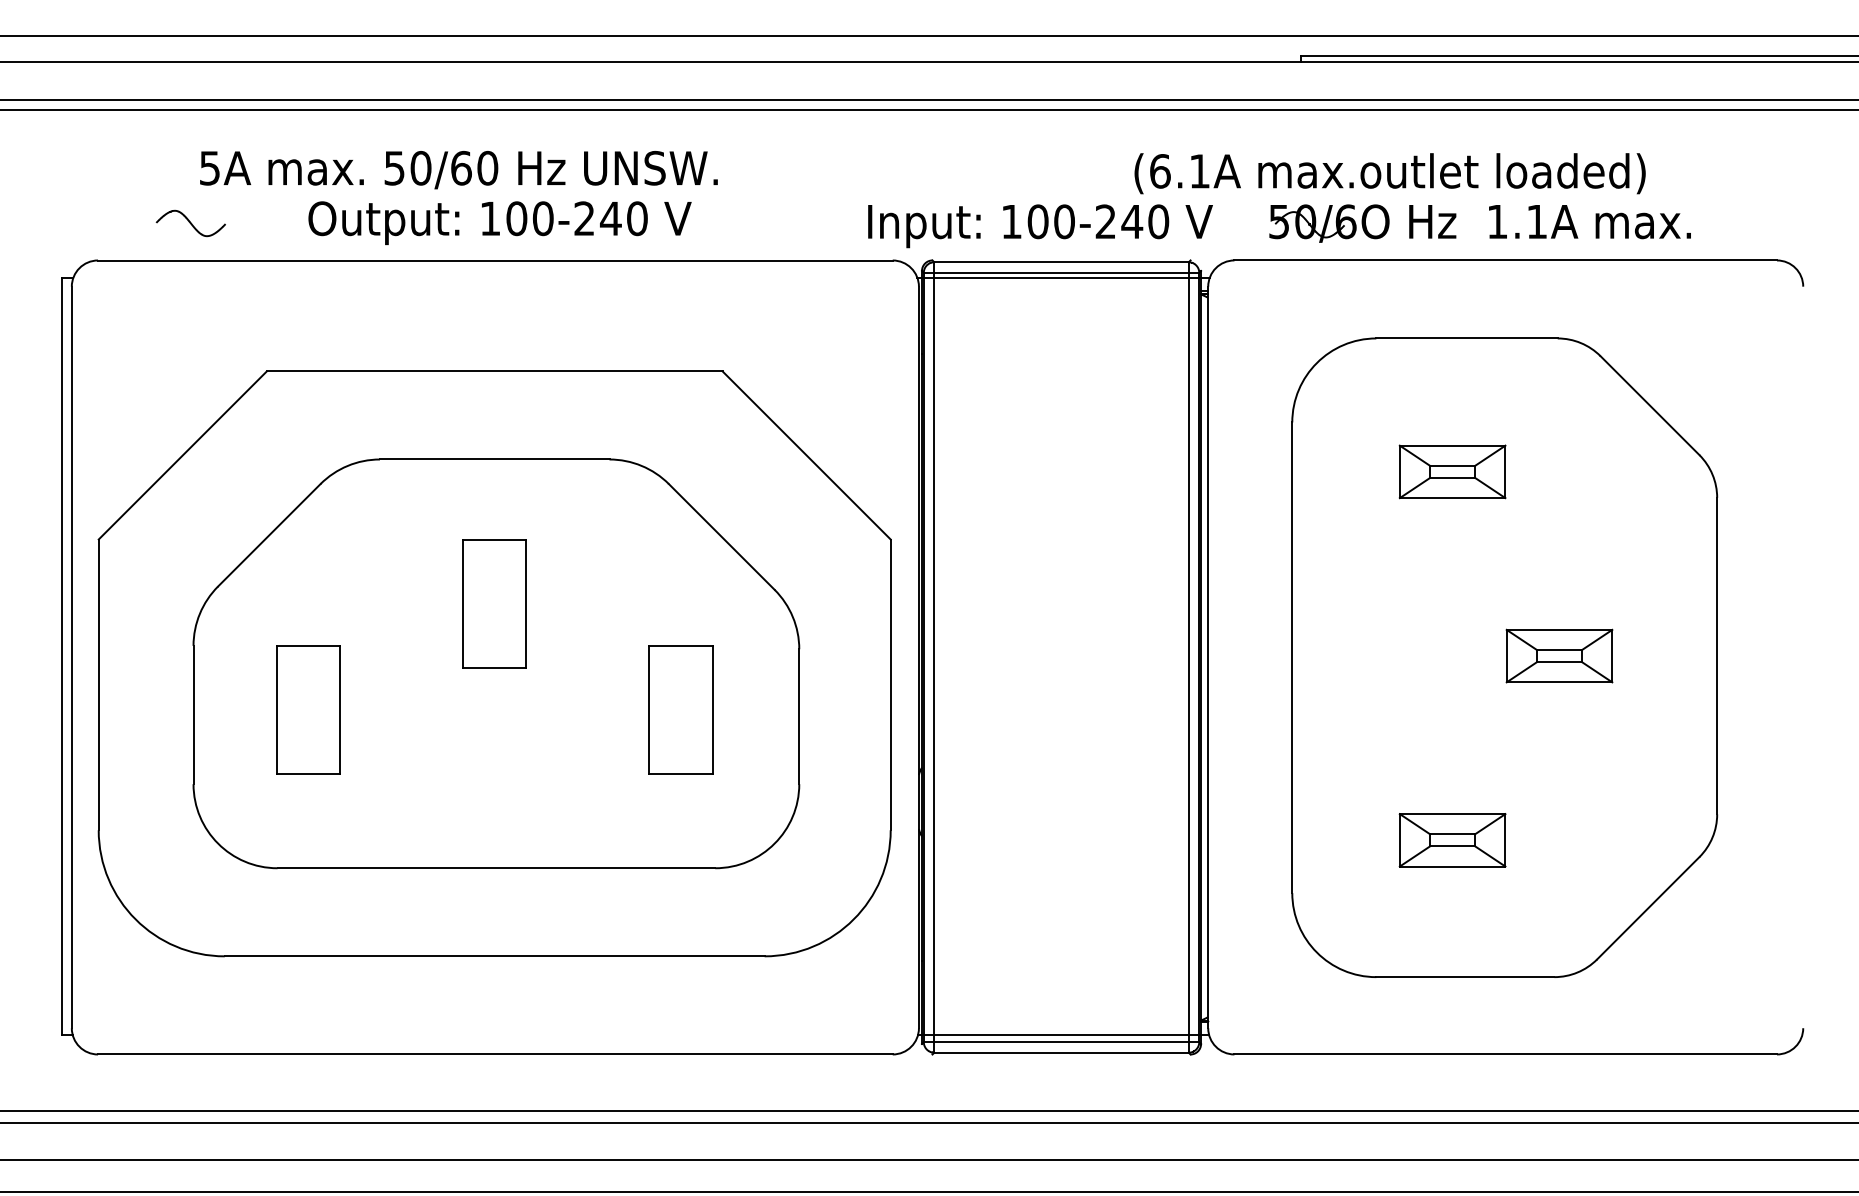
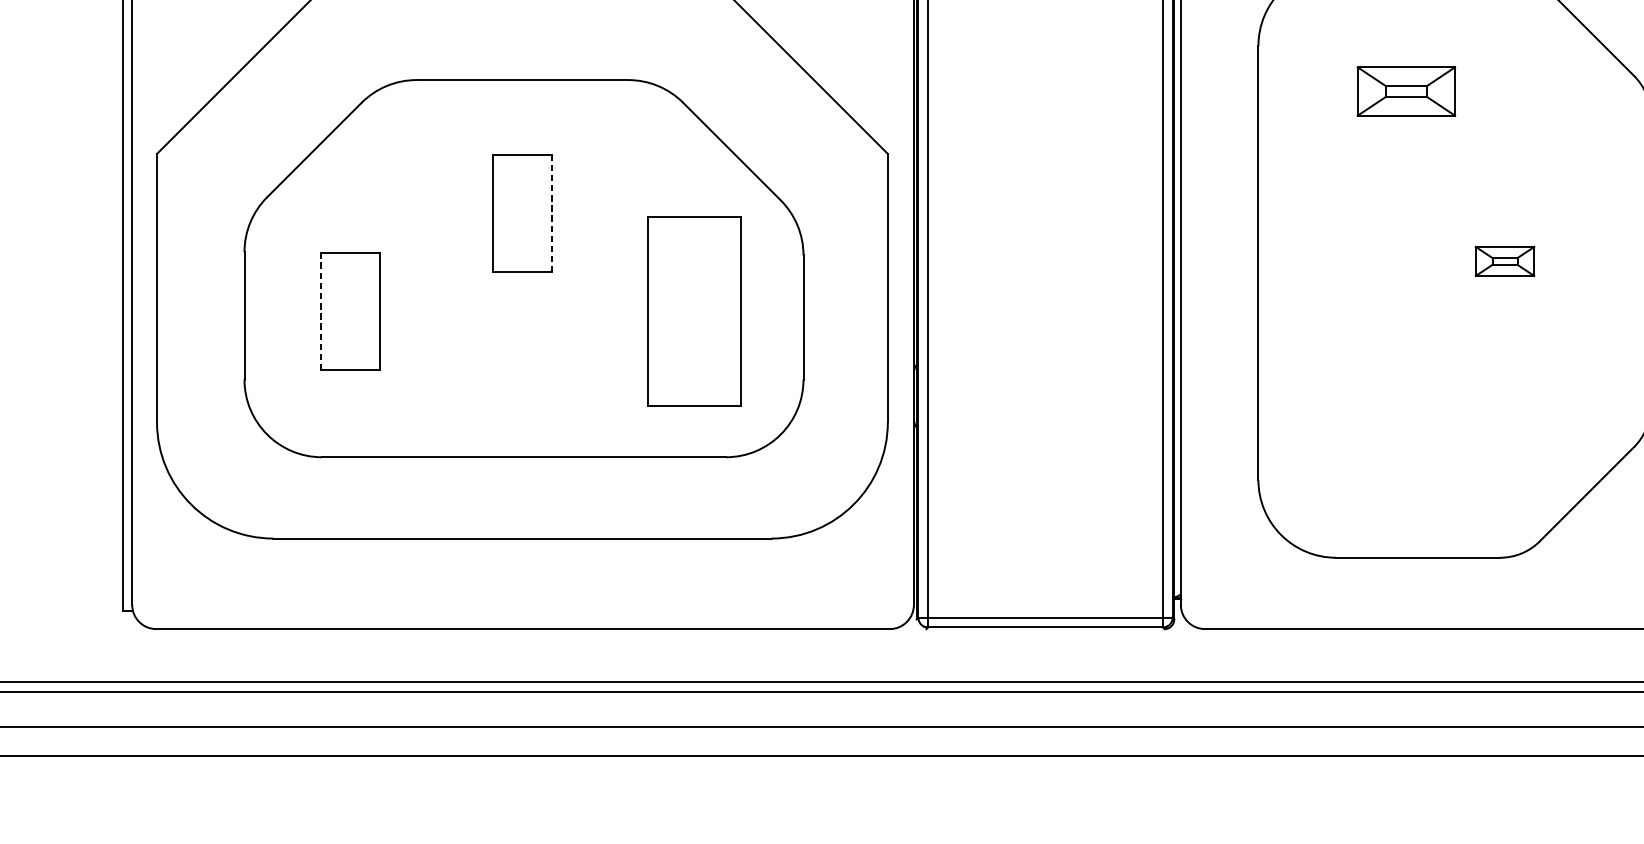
line: (526, 604) -> (551, 213), solid -> dashed
part: (1559, 655) -> (1505, 260), size x0.6
part: (680, 709) -> (693, 310), size x1.6
line: (276, 710) -> (321, 311), solid -> dashed
part: (1452, 840) -> (1406, 431), removed
line: (1063, 1035) -> (1047, 611), removed

